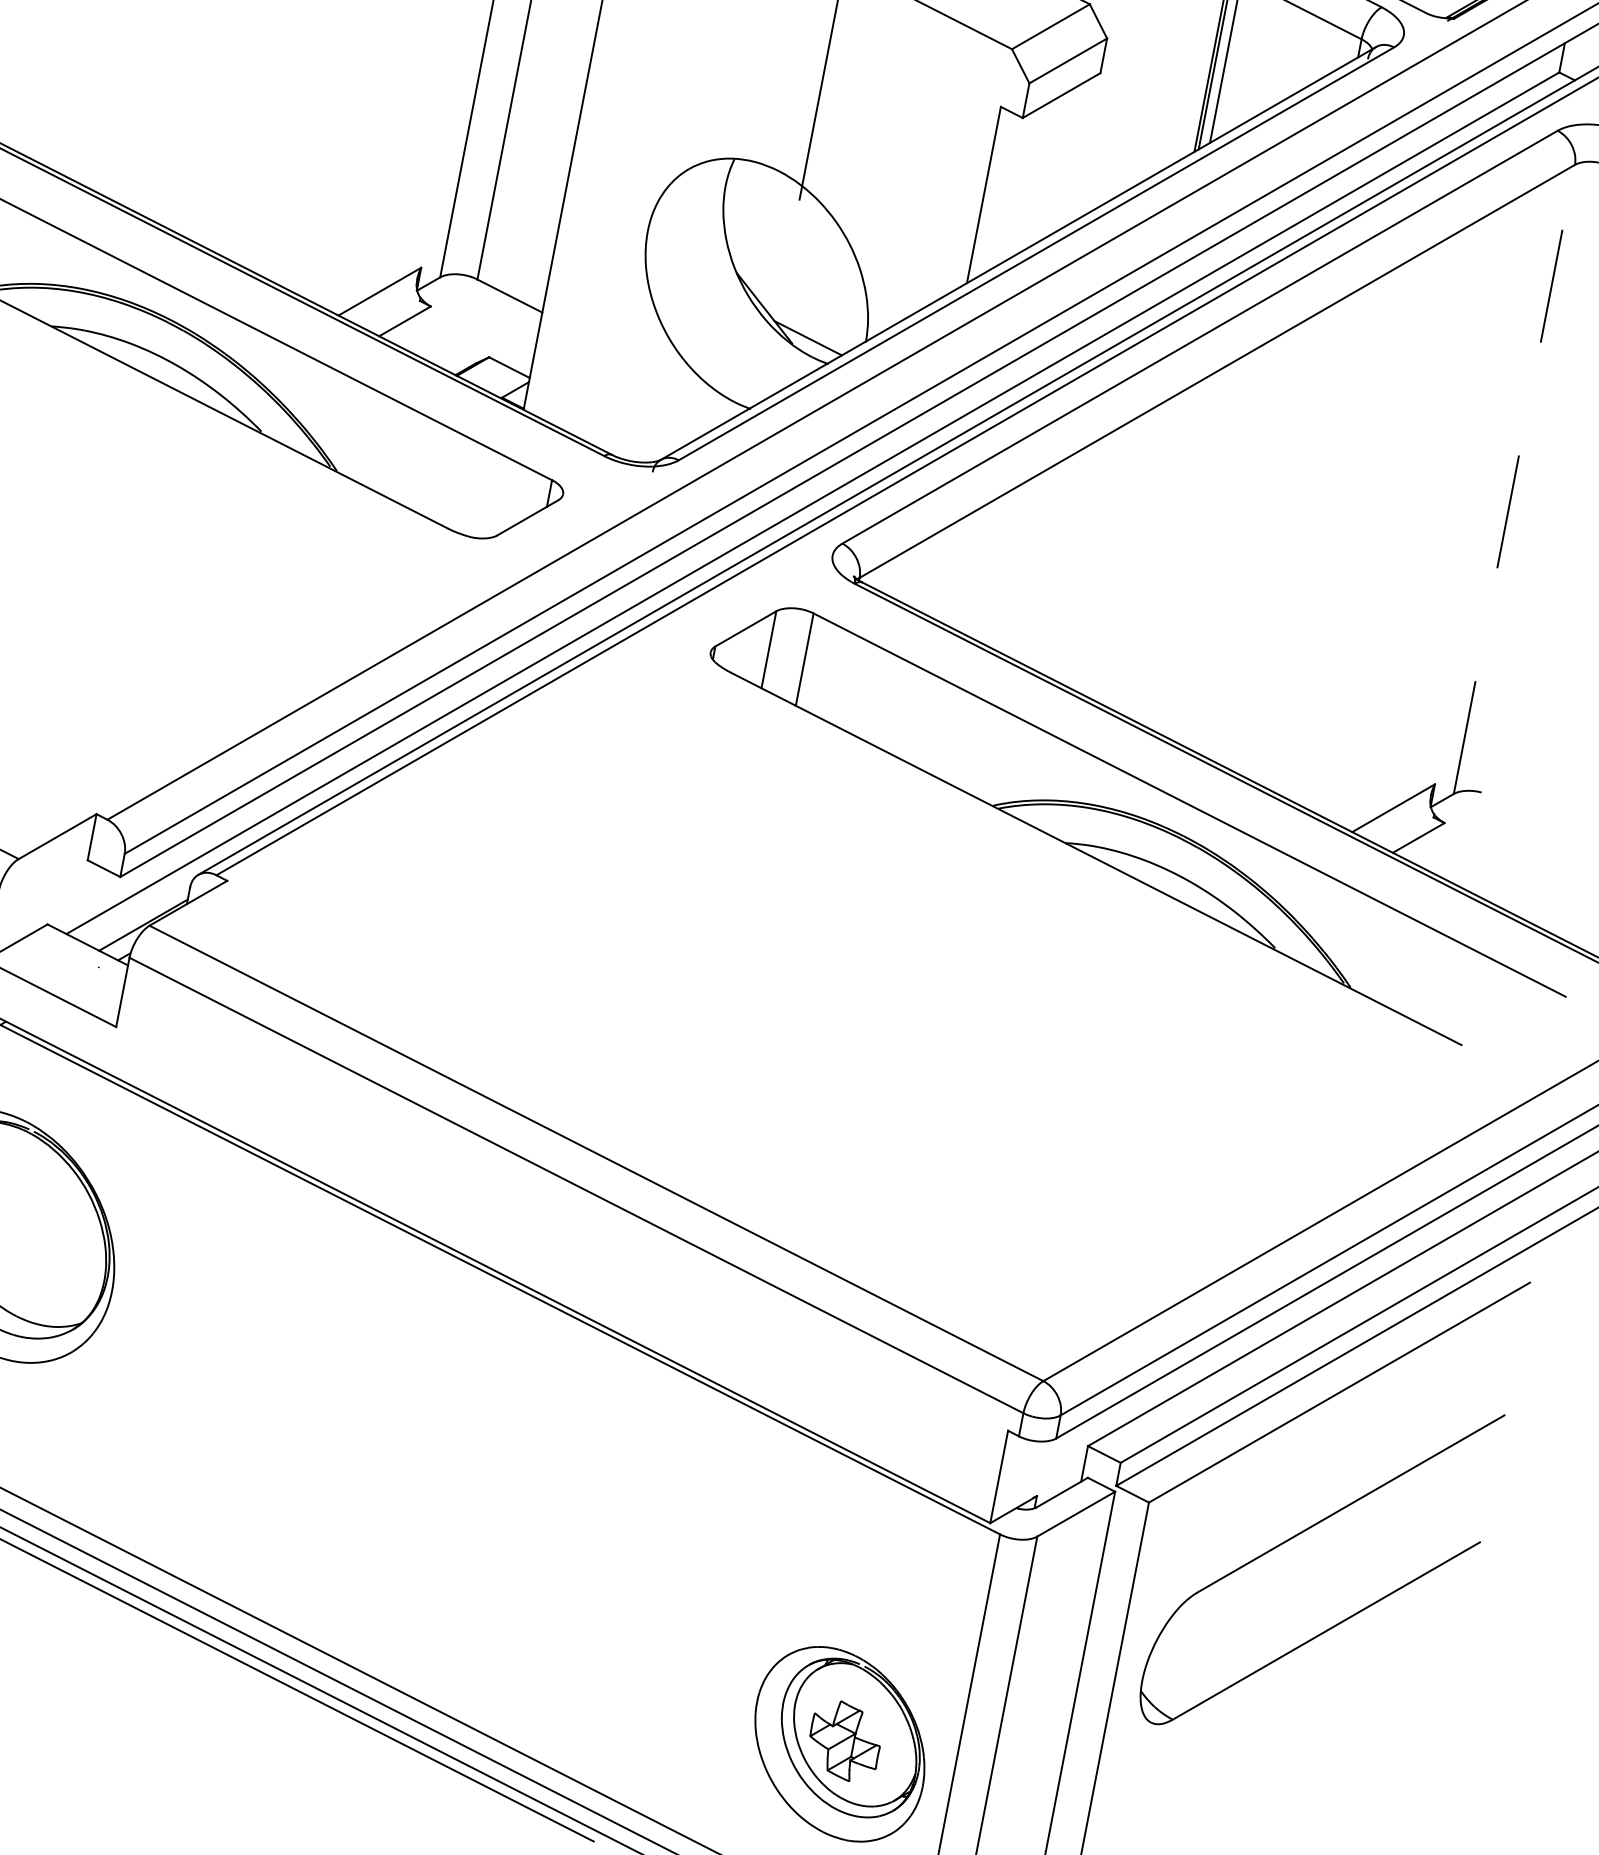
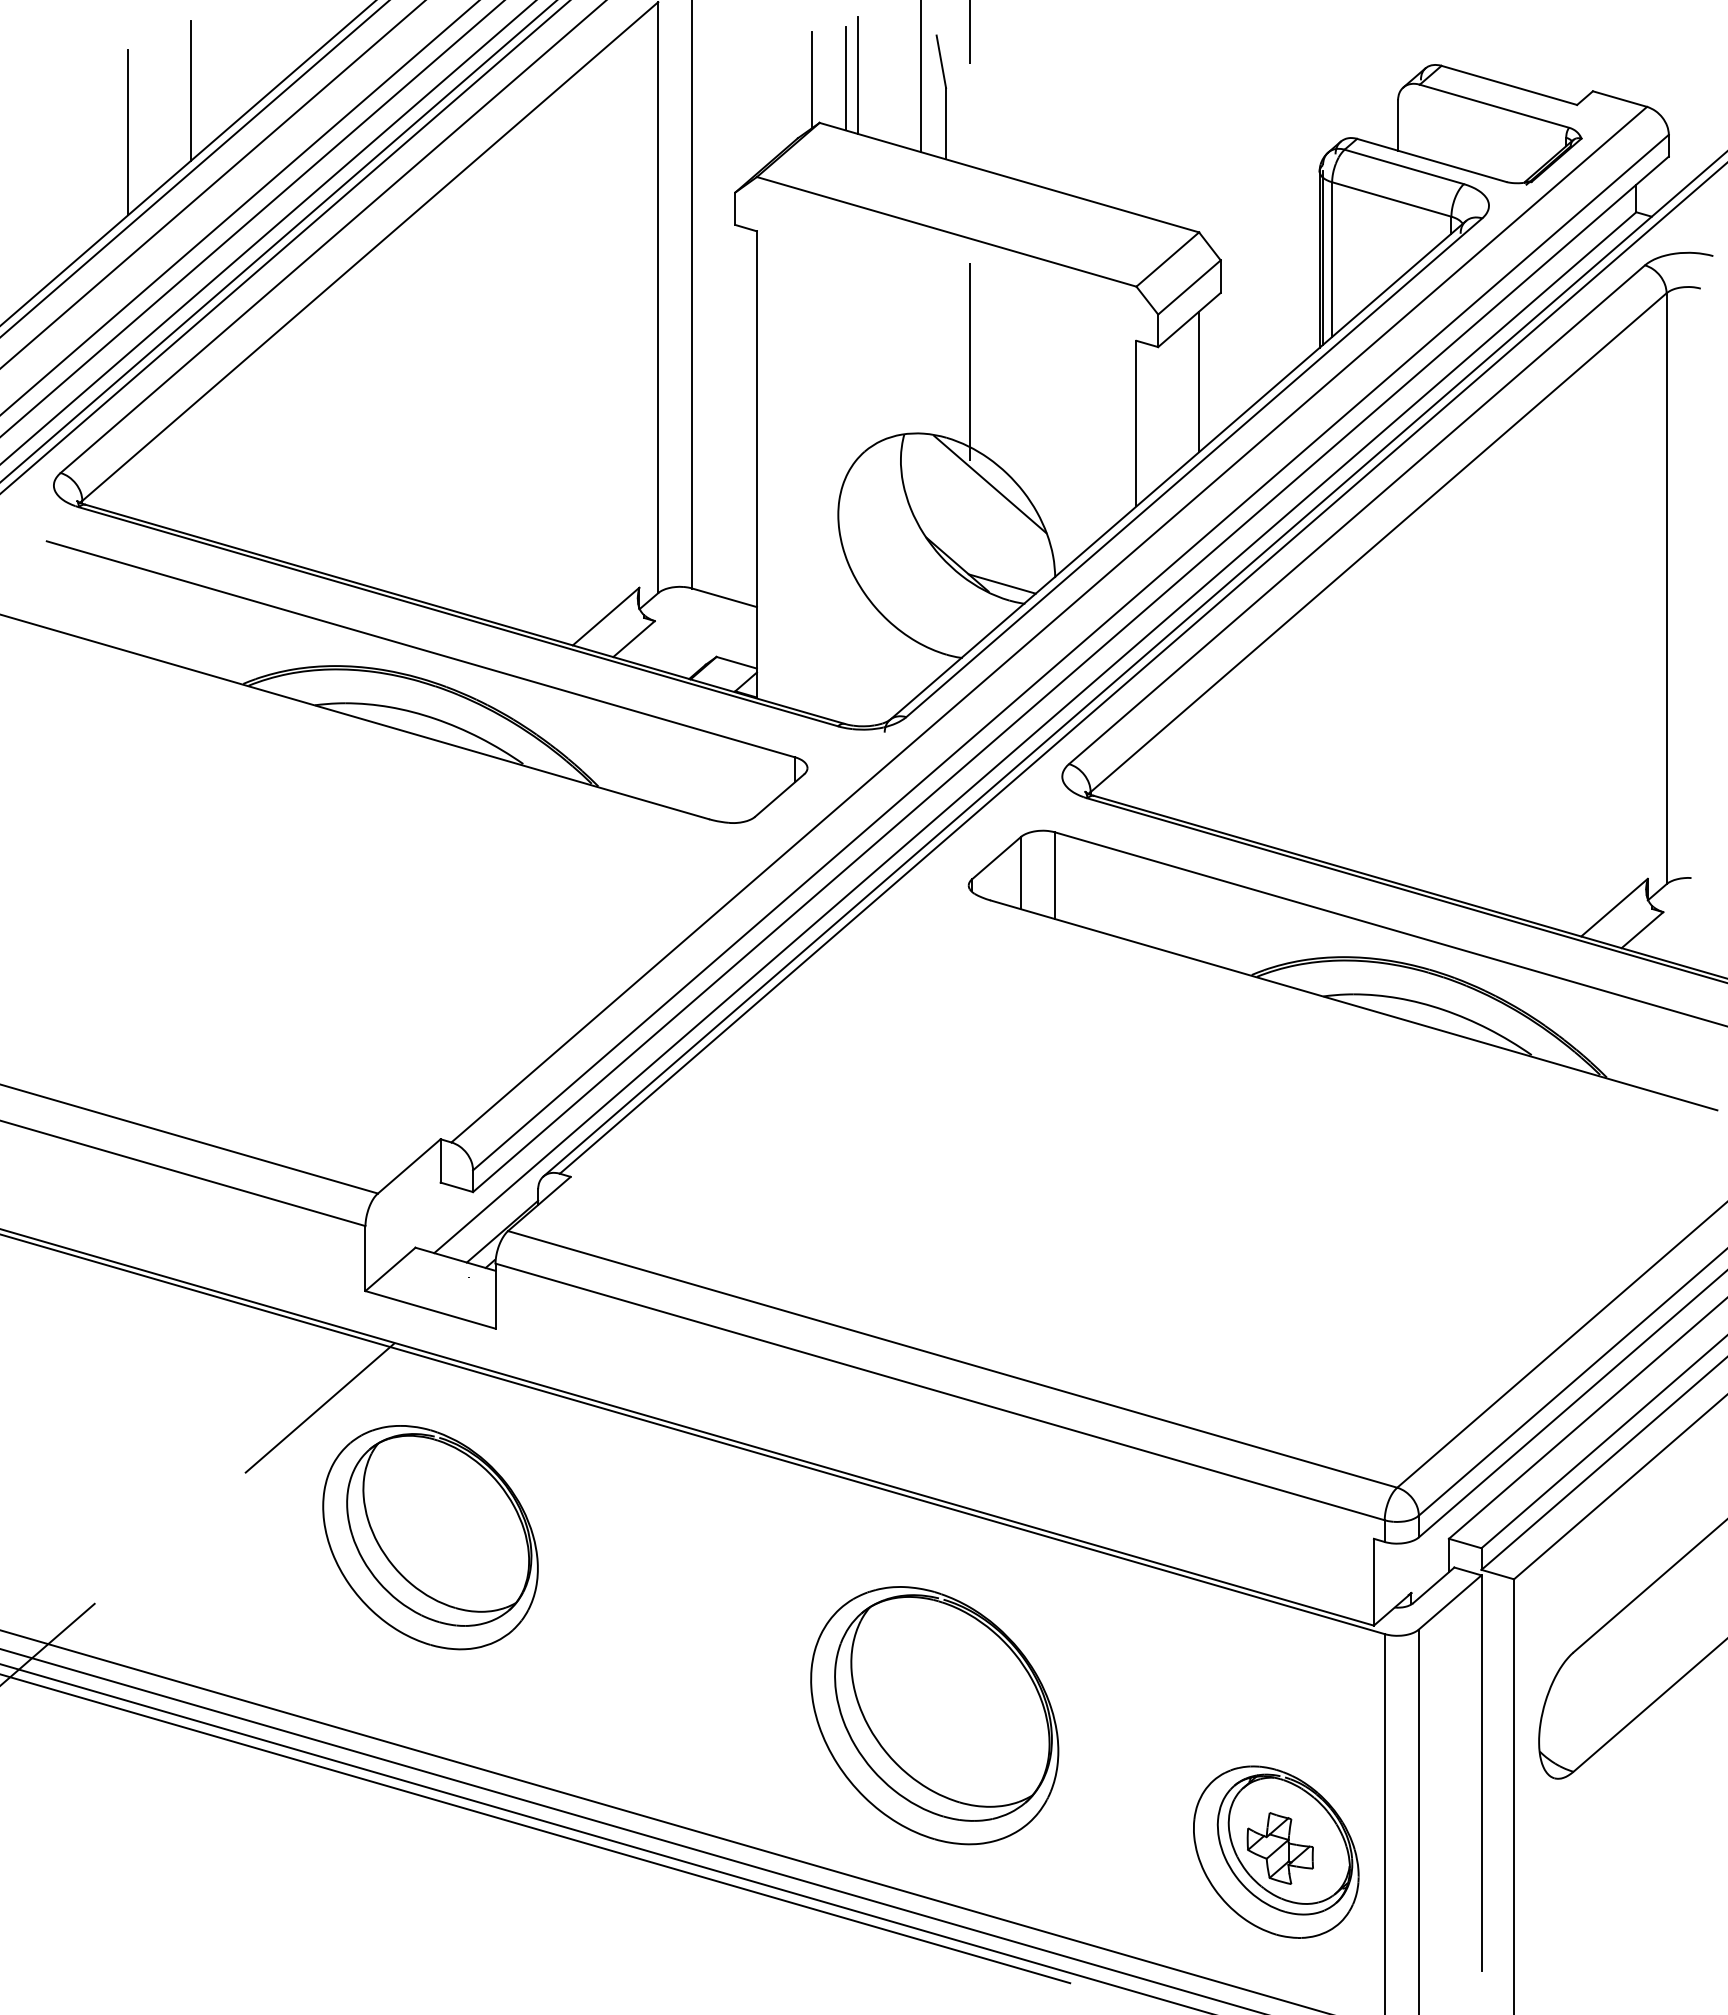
line: (1059, 163) -> (1199, 381), added
line: (816, 229) -> (990, 484), added
line: (1514, 479) -> (1666, 588), dashed -> solid
part: (504, 1528) -> (934, 1715), added

